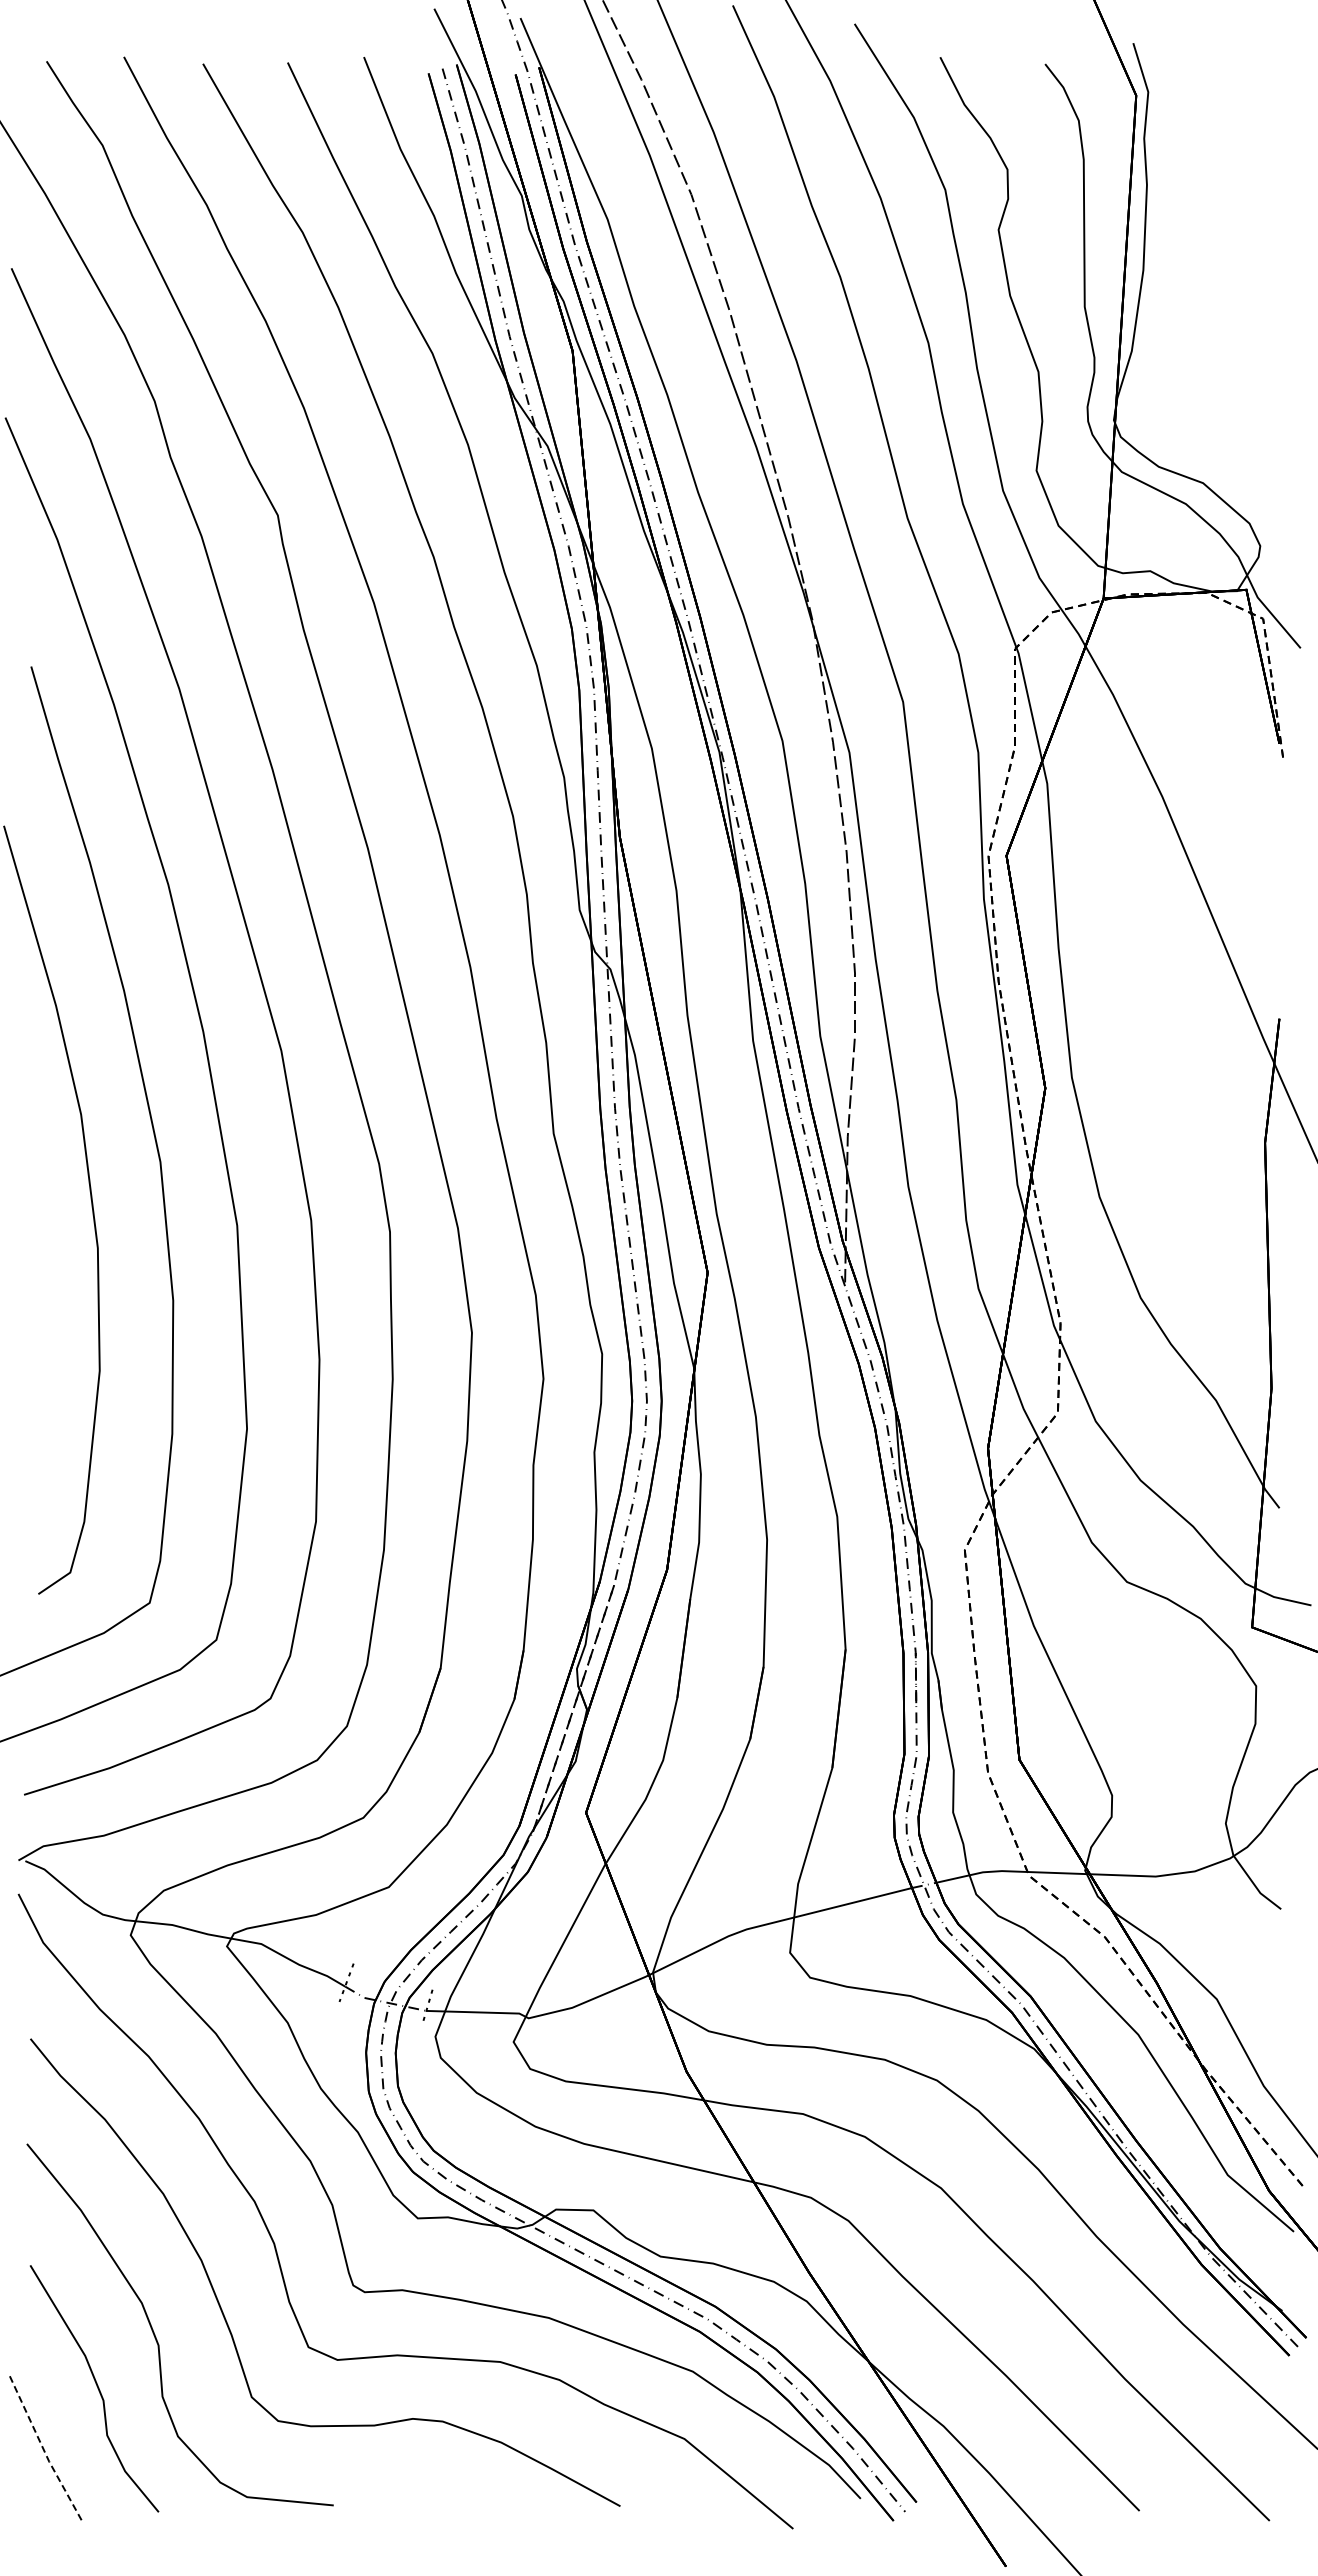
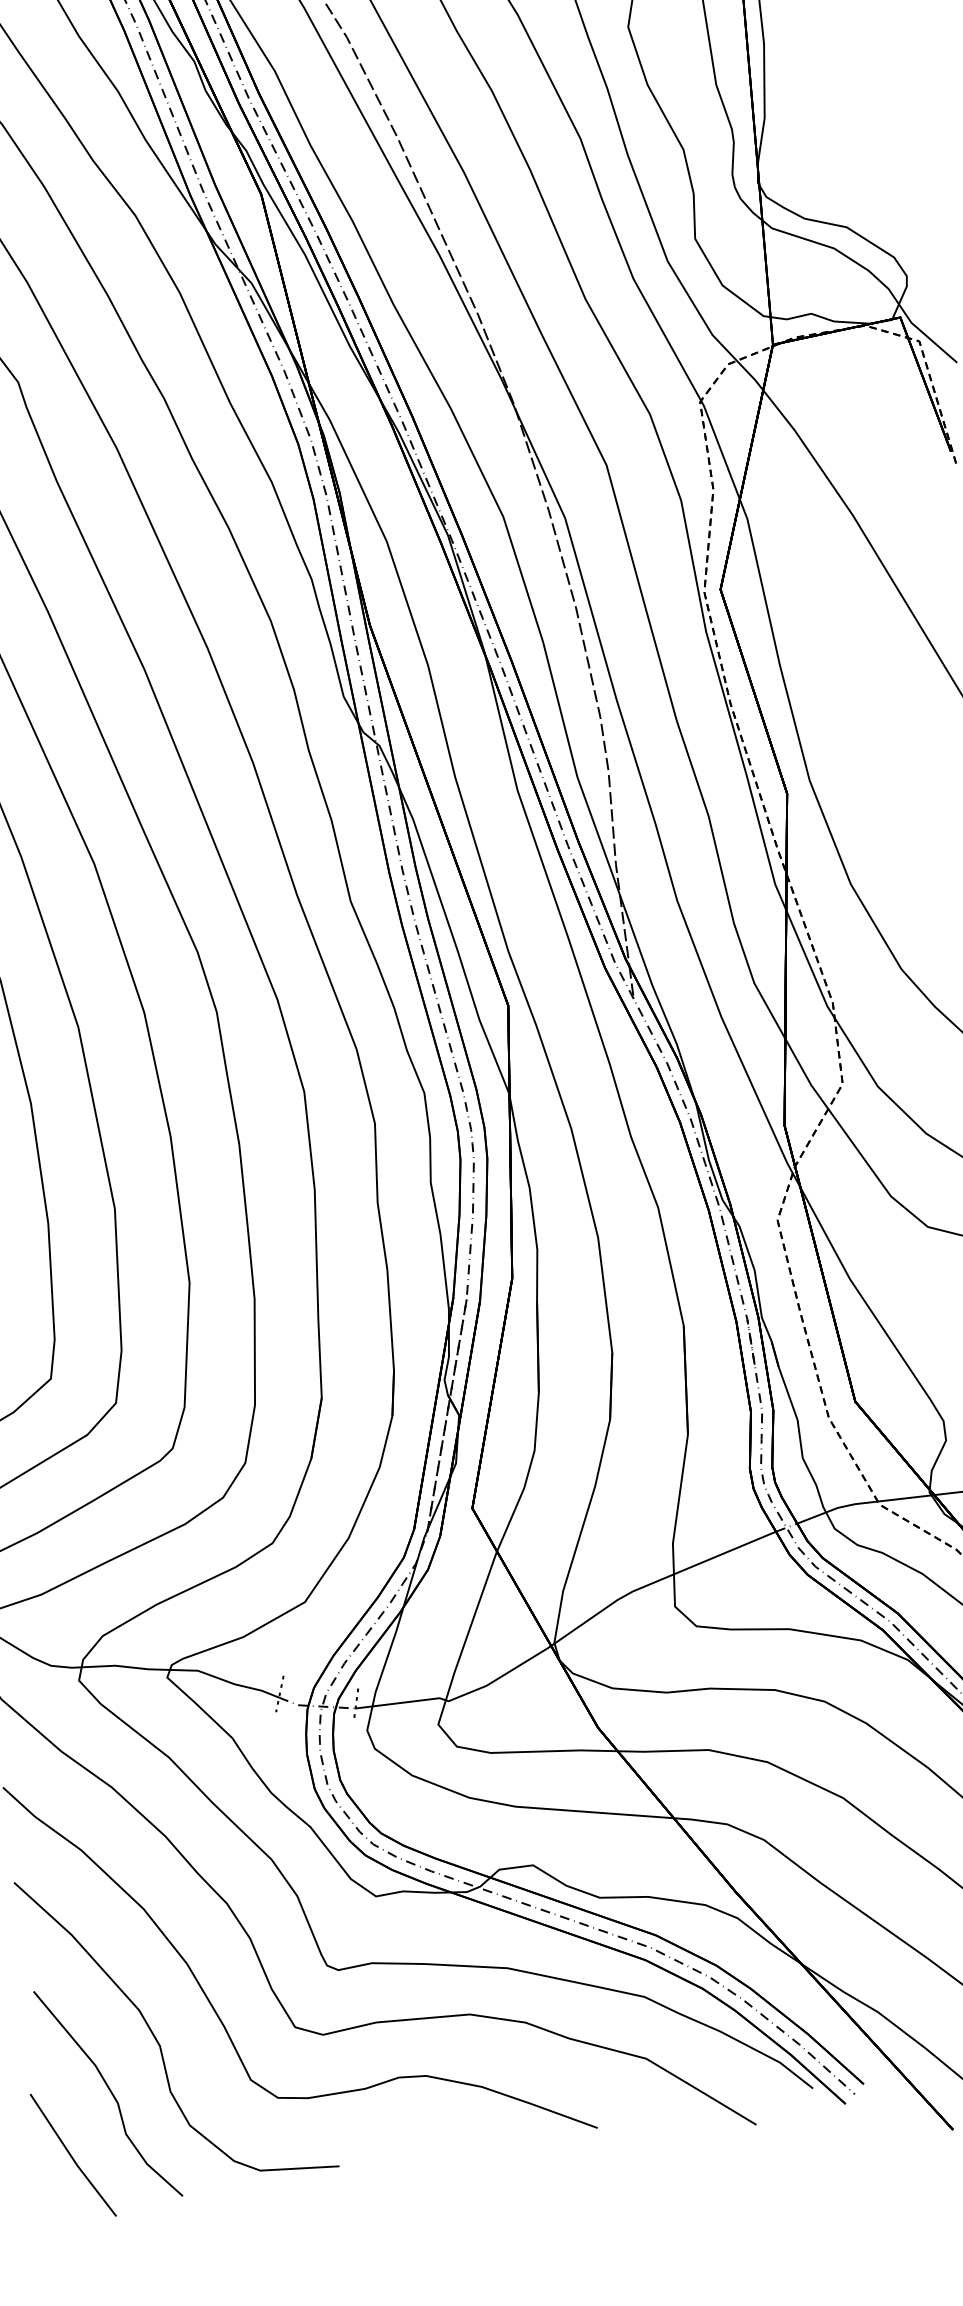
line: (44, 2451) -> (71, 2157), dashed -> solid

